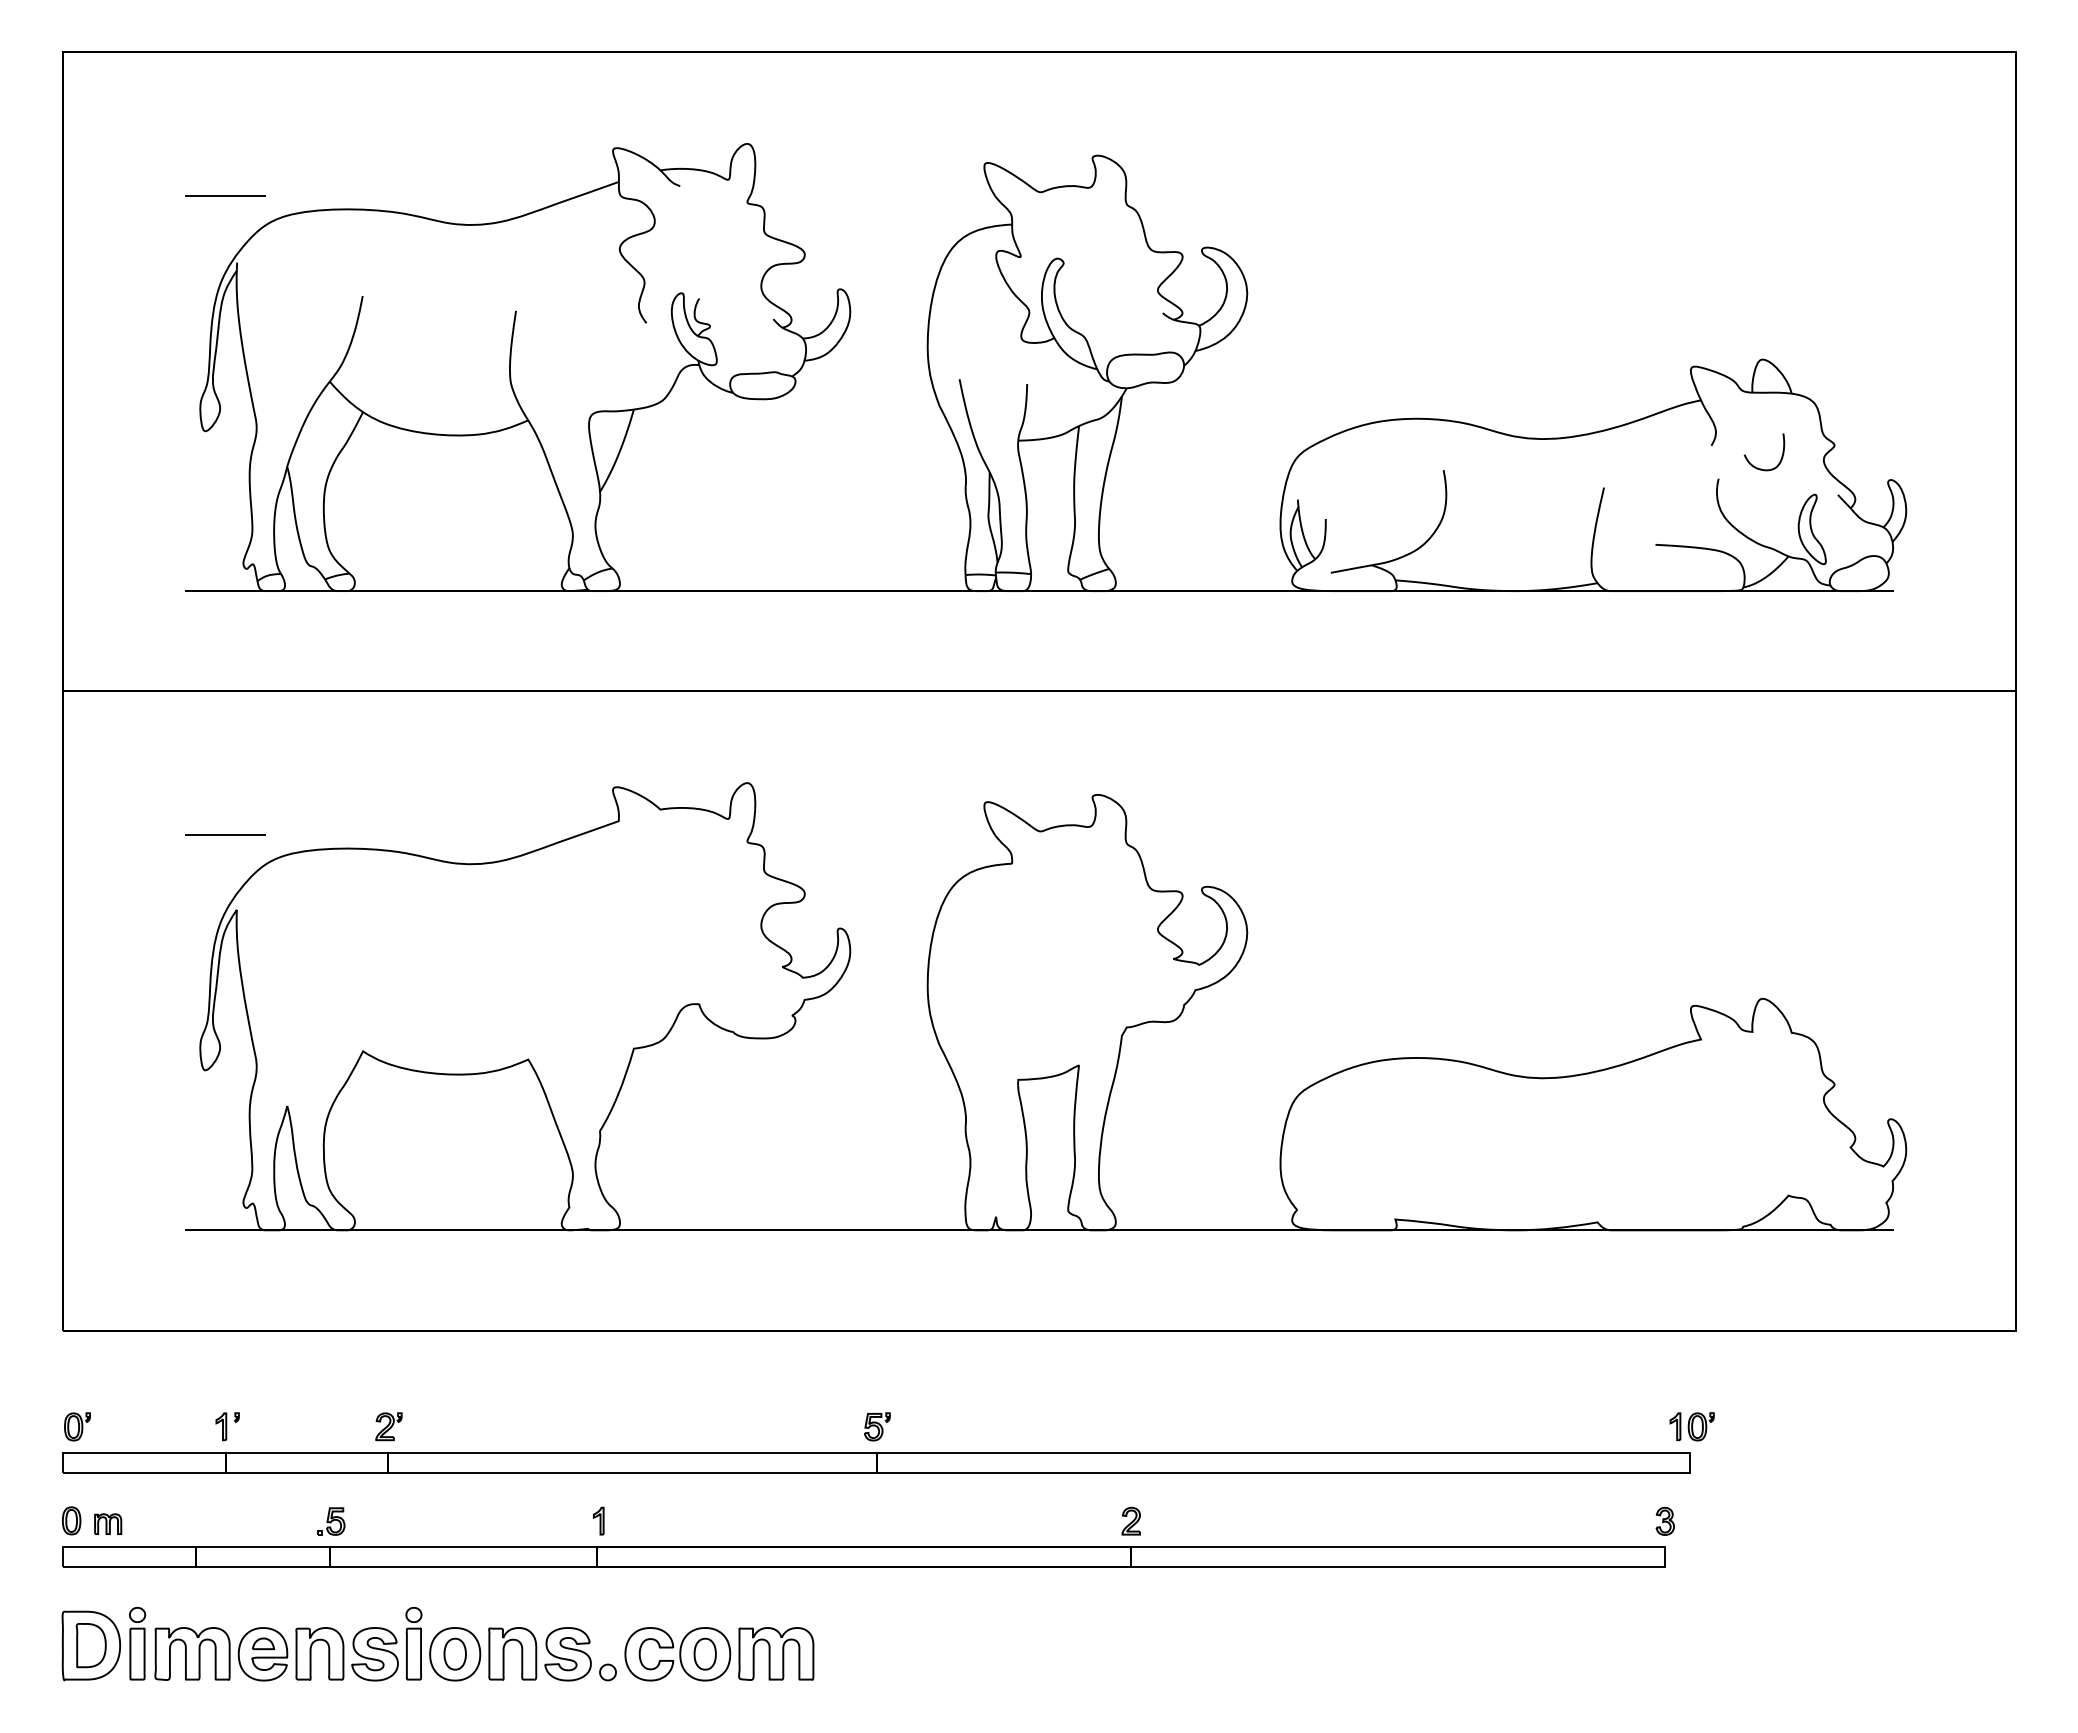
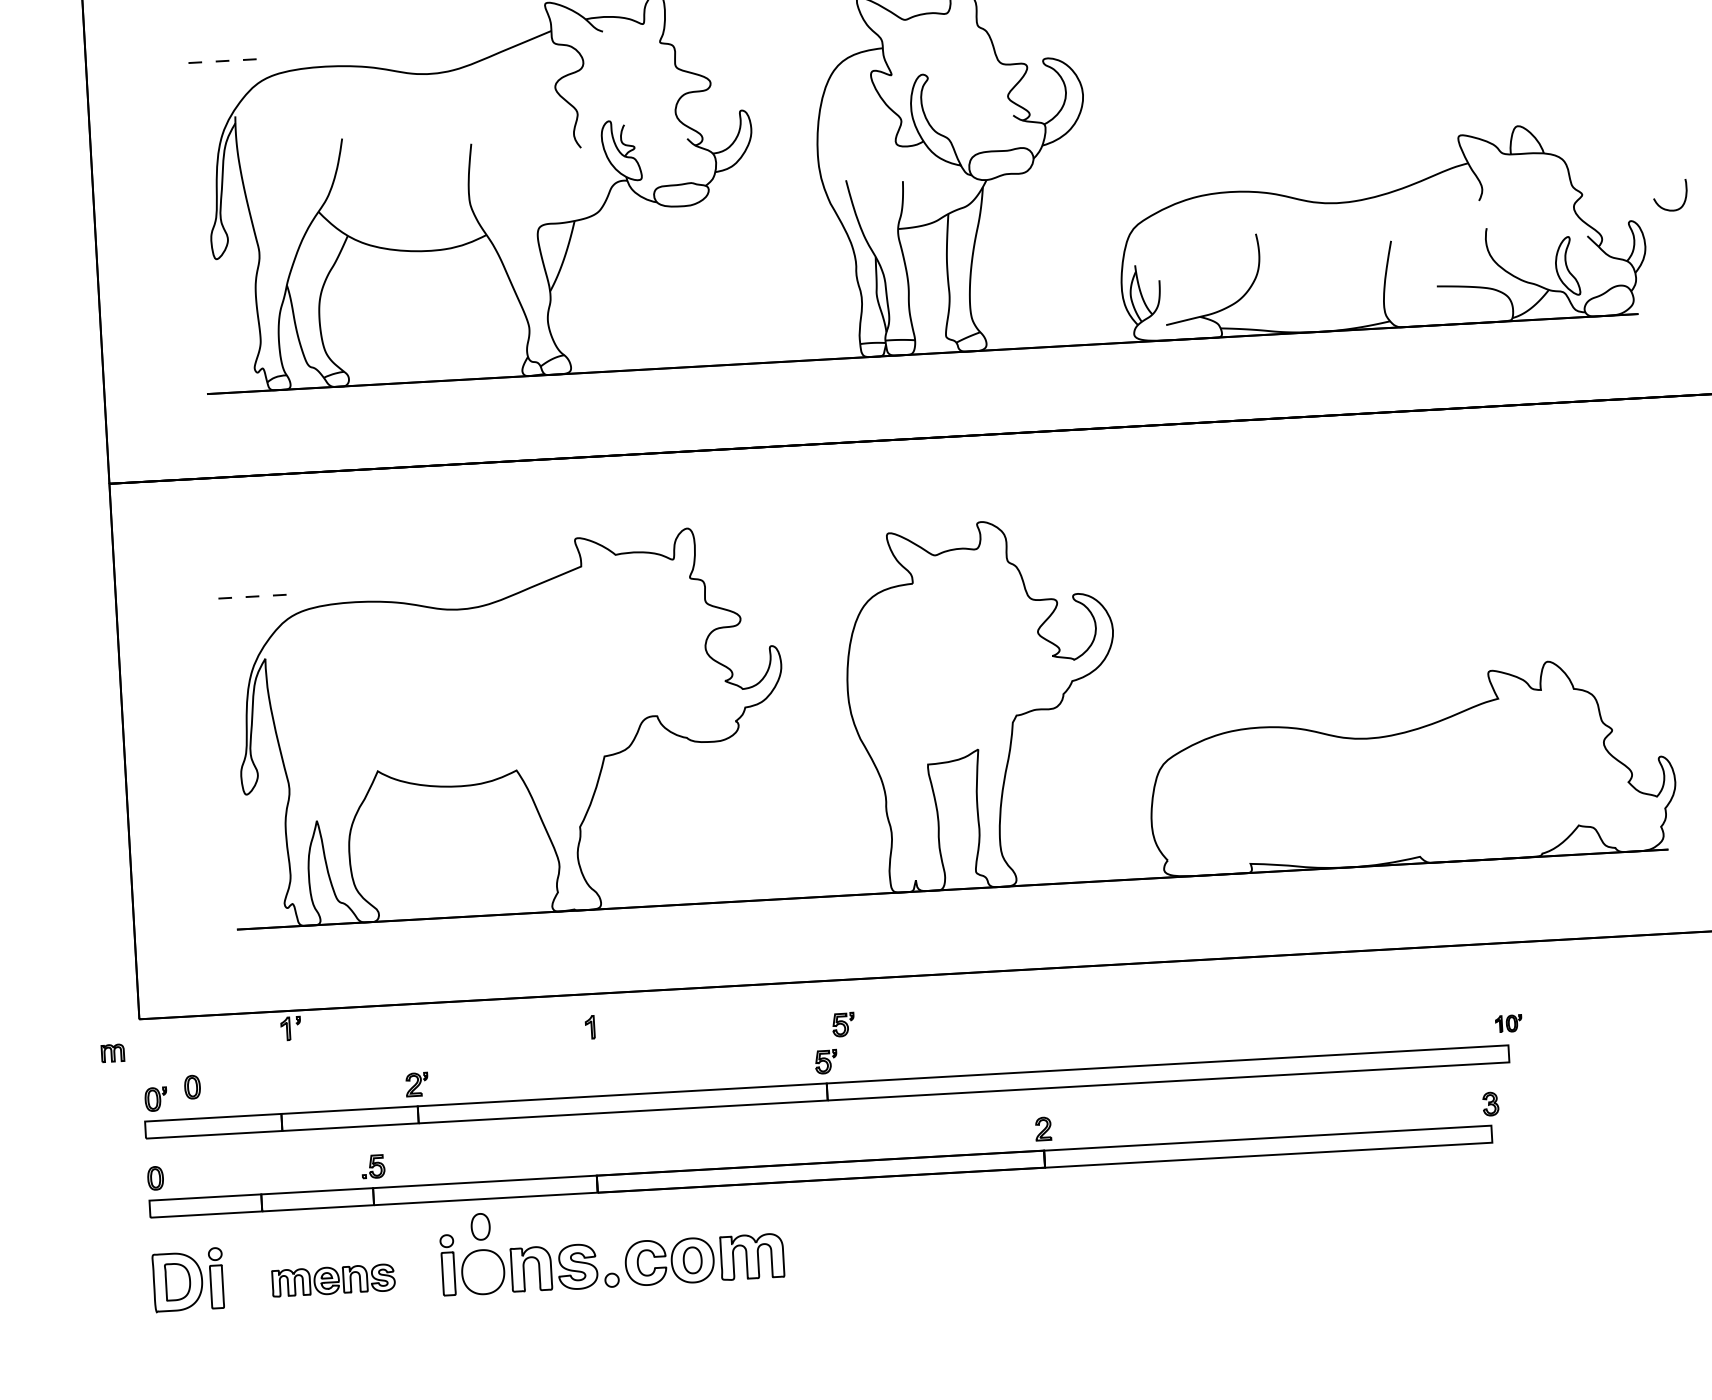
line: (225, 195) -> (222, 60), solid -> dashed
curve: (1758, 467) -> (1666, 208), moved
line: (225, 835) -> (252, 596), solid -> dashed
part: (900, 1383) -> (843, 1024), added
part: (121, 1414) -> (192, 1086), added
part: (227, 1426) -> (290, 1028), moved
part: (1691, 1426) -> (1508, 1023), size x0.7
part: (598, 1520) -> (589, 1026), moved
part: (108, 1523) -> (113, 1052), moved
part: (454, 1653) -> (480, 1226), moved
part: (276, 1654) -> (333, 1280), size x0.6

